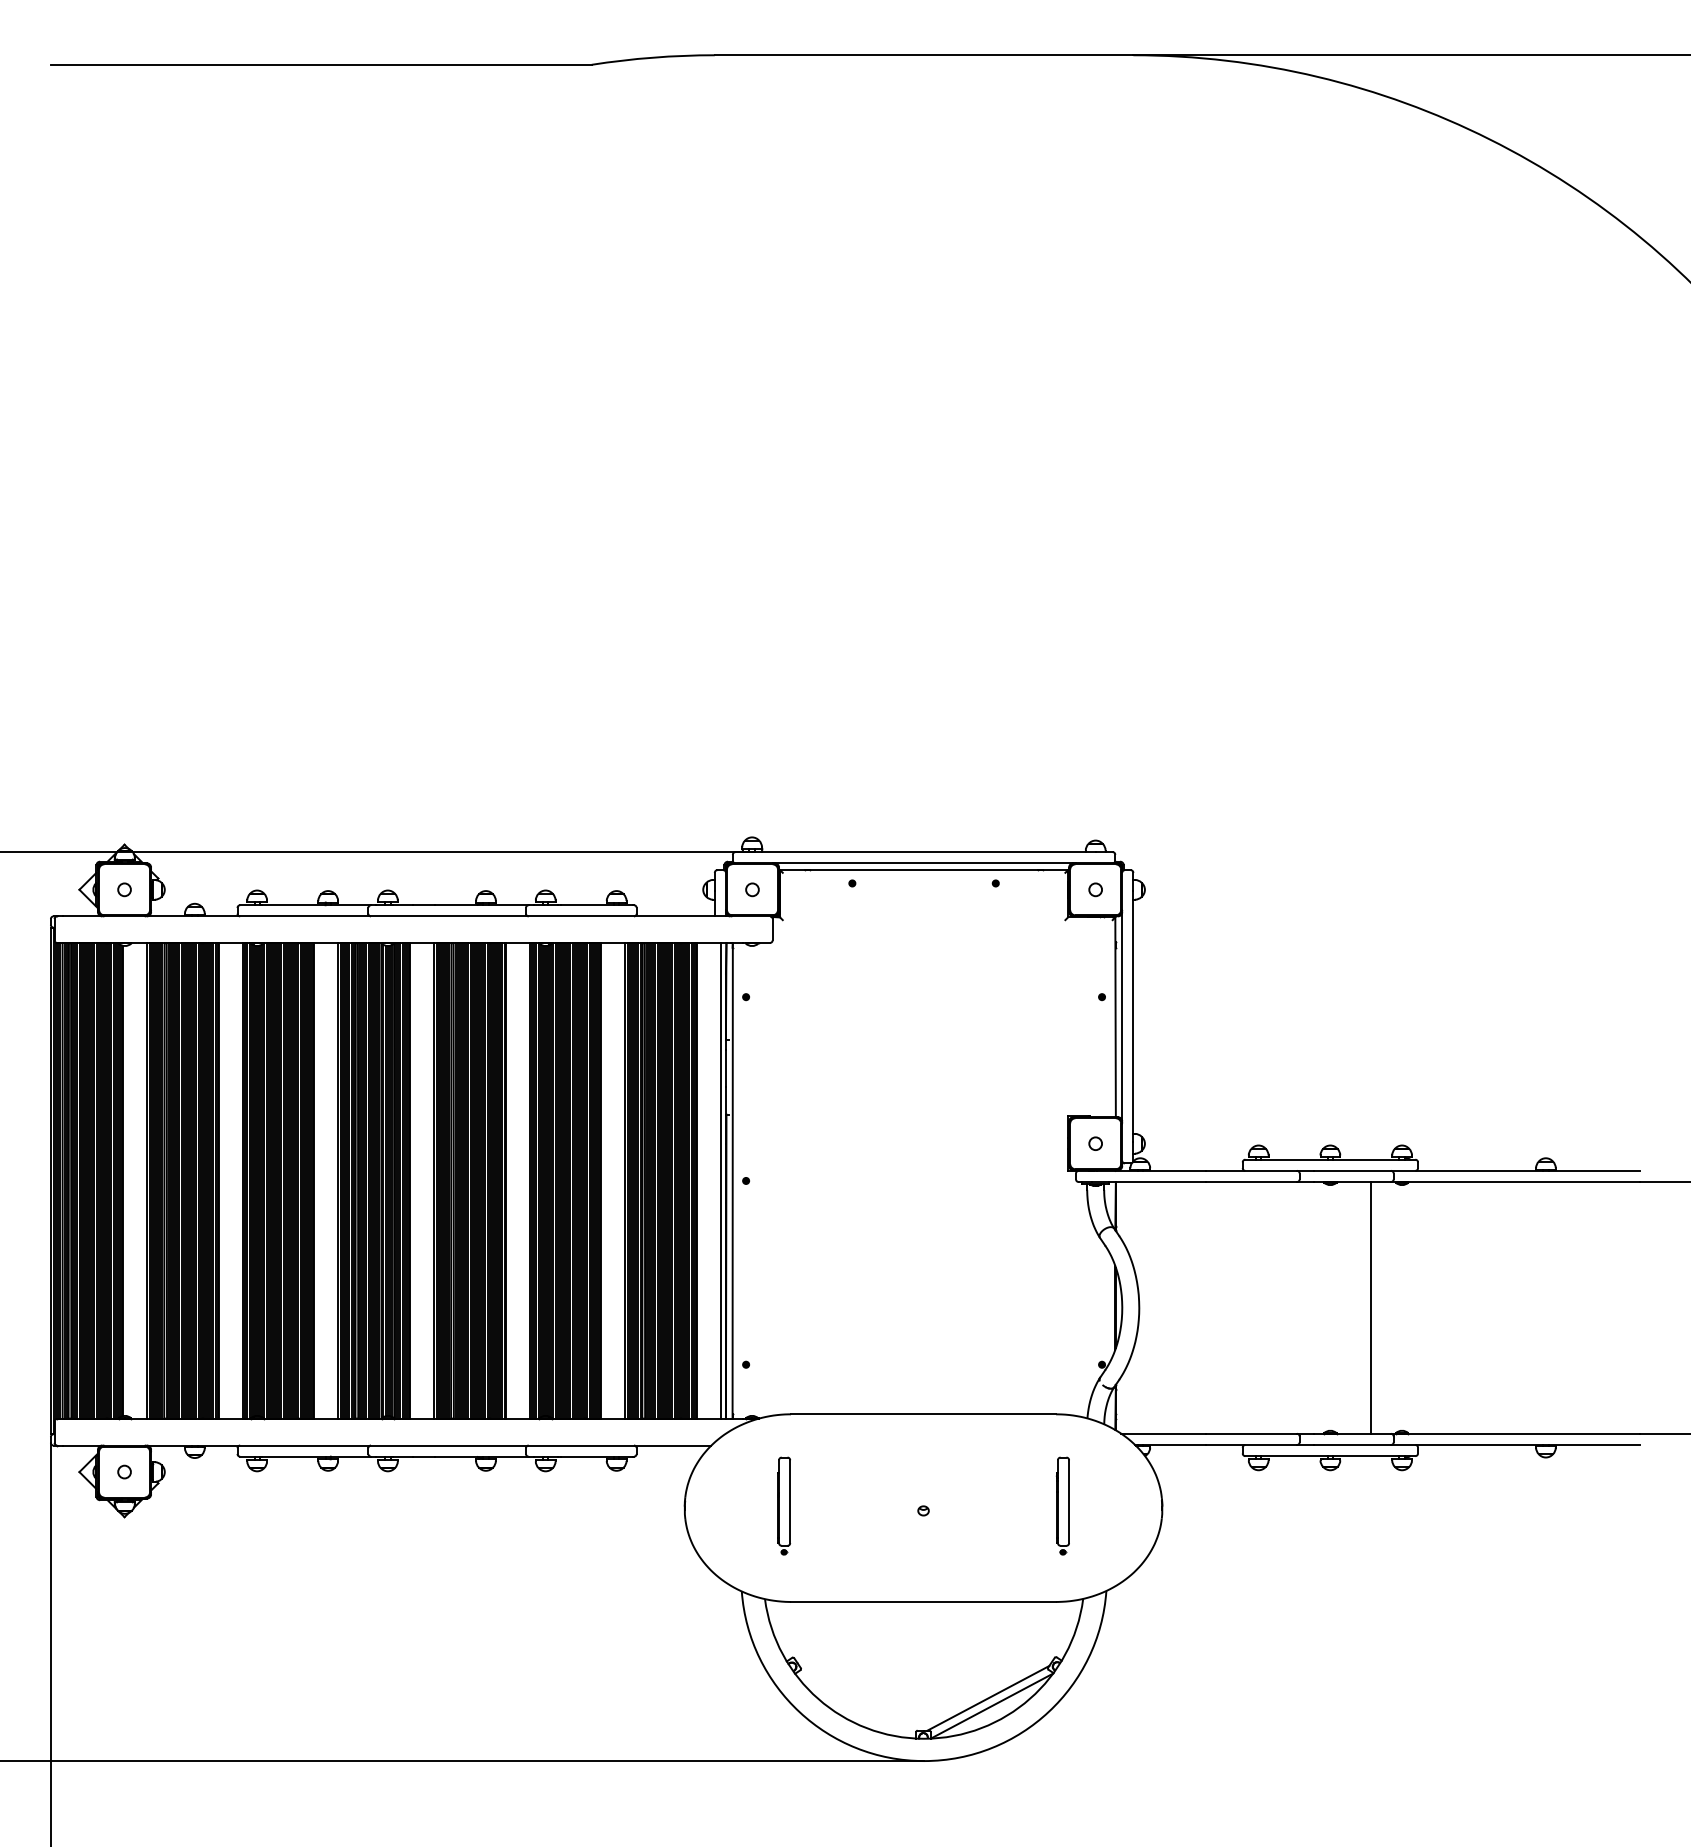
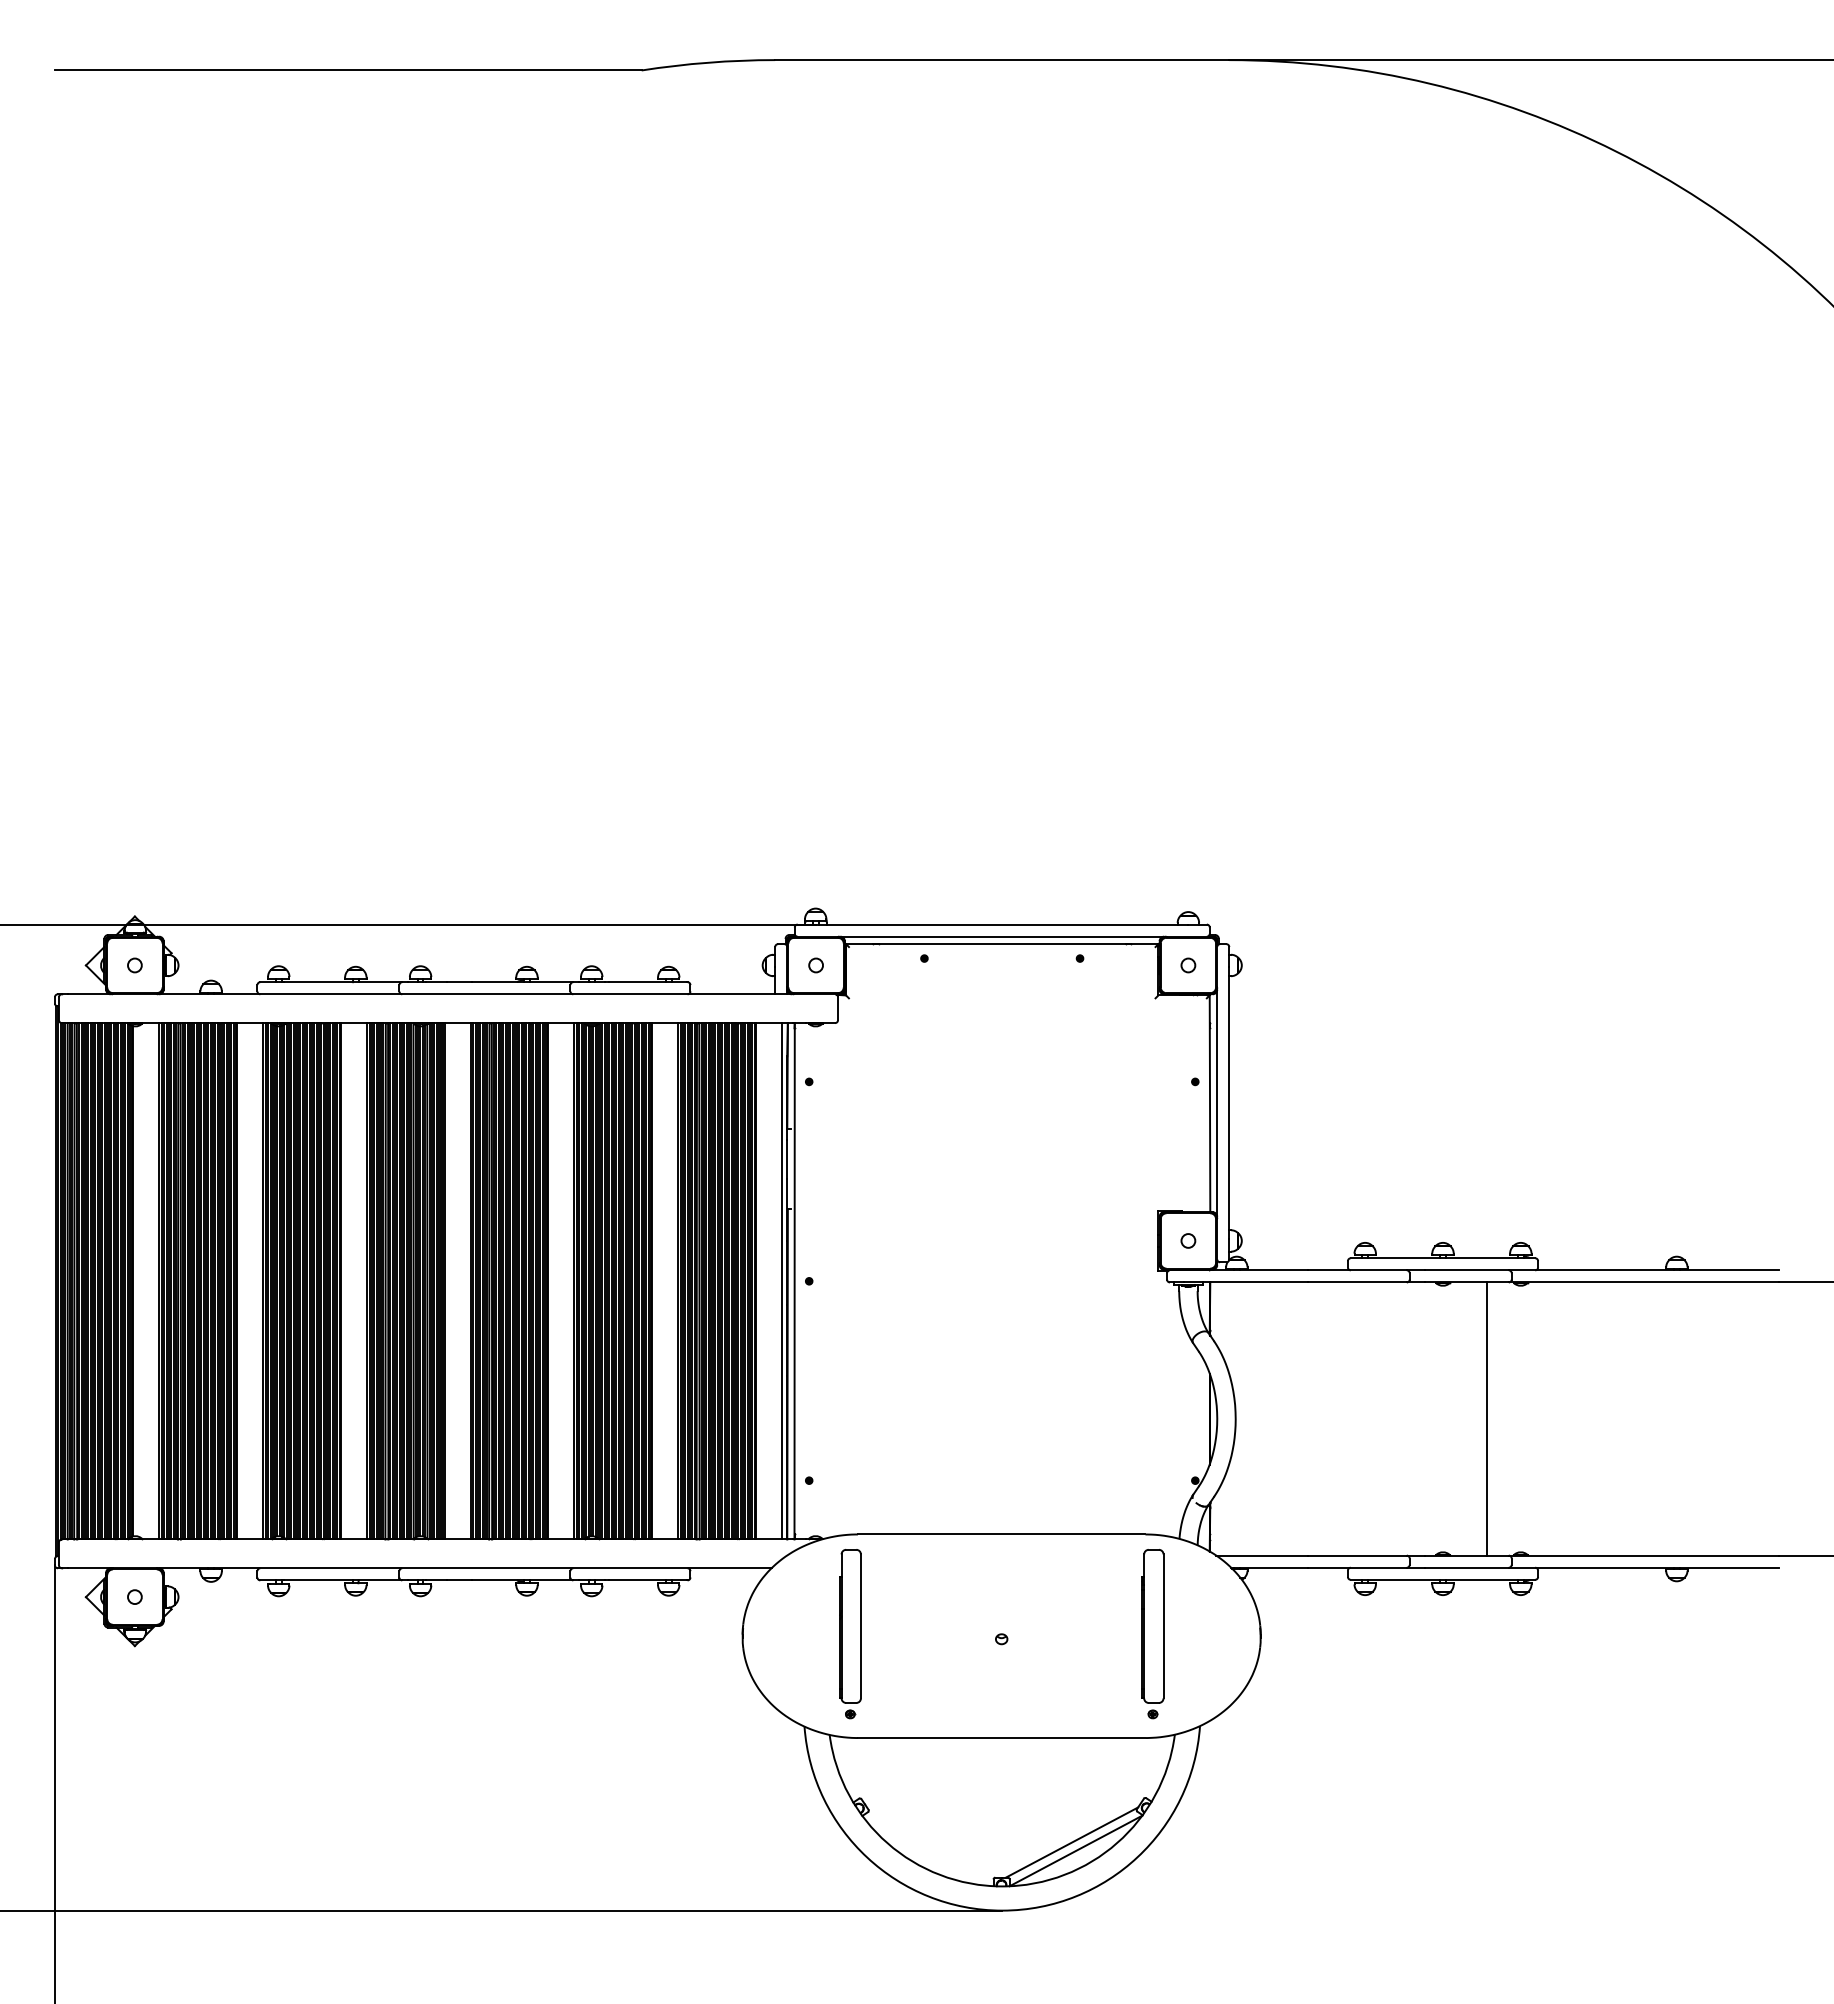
part: (784, 1505) -> (850, 1633), size x1.6
part: (1062, 1505) -> (1152, 1633), size x1.6

